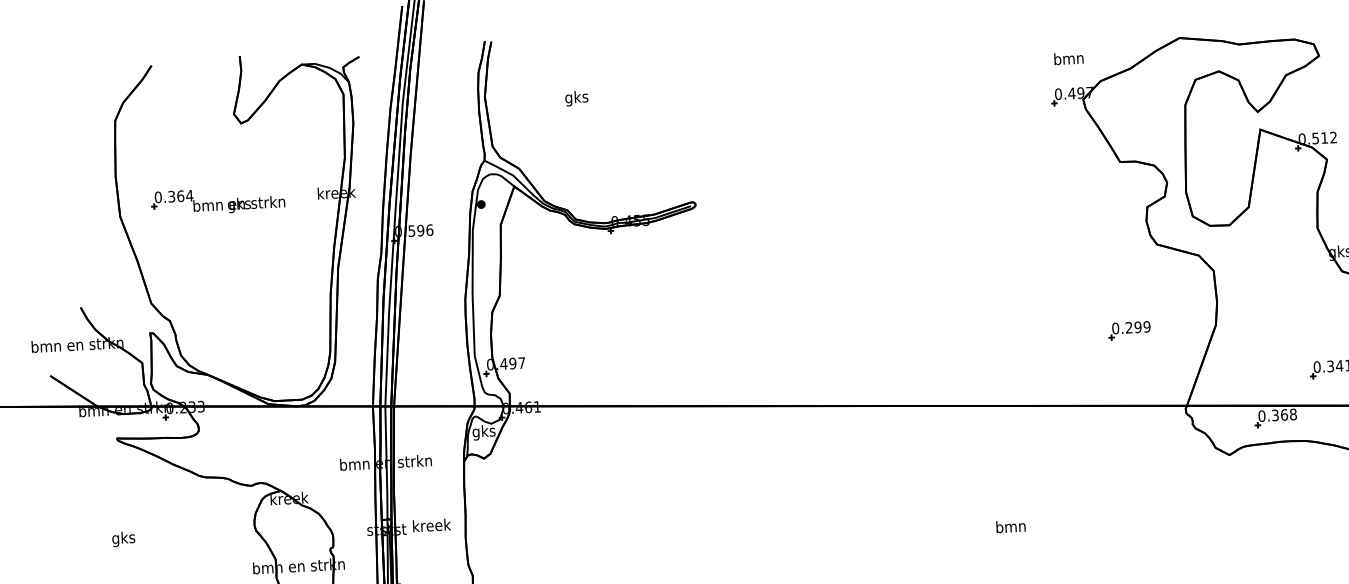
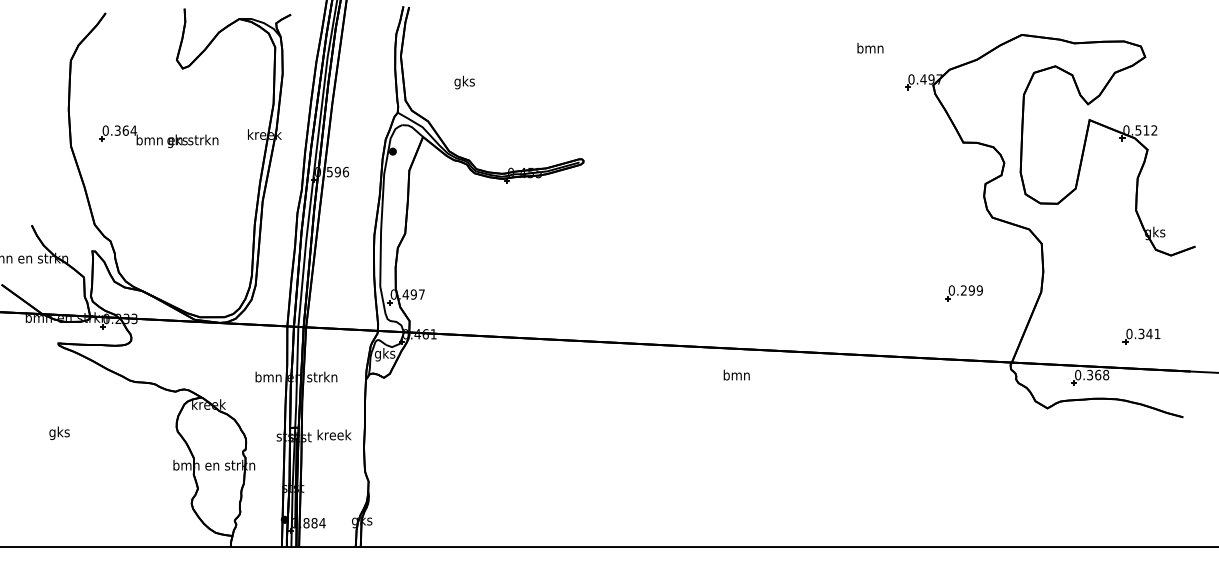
text: (1068, 58) -> (870, 48), moved
text: (576, 98) -> (464, 82), moved
text: (1010, 525) -> (736, 374), moved

